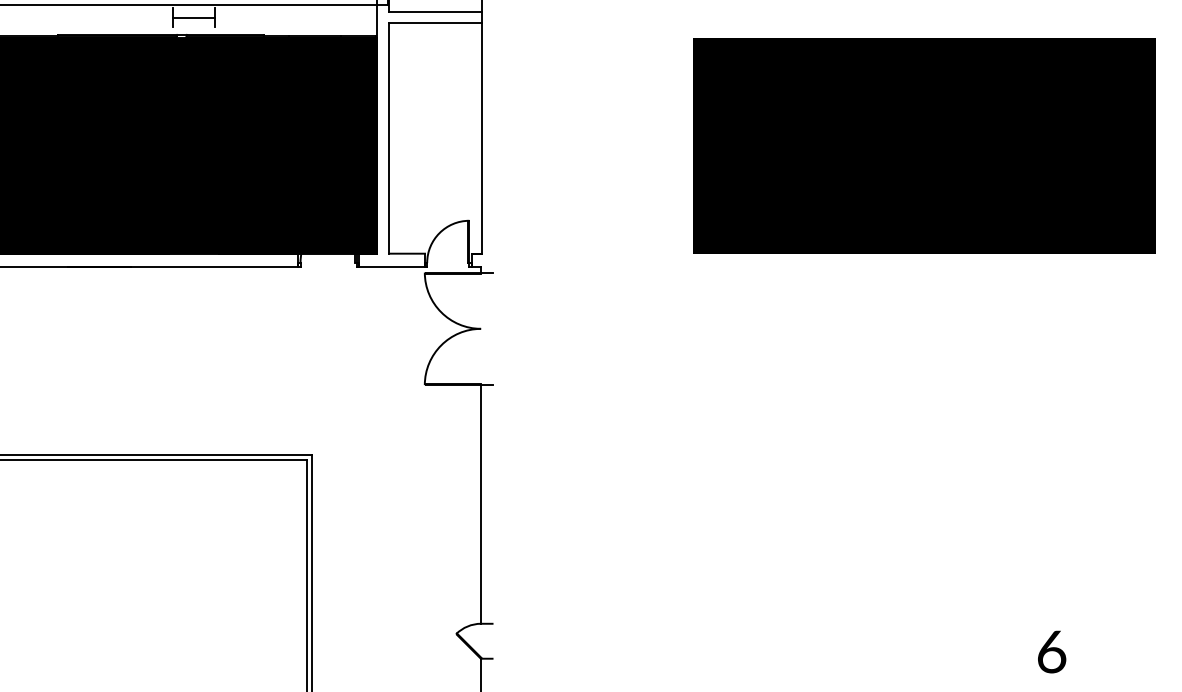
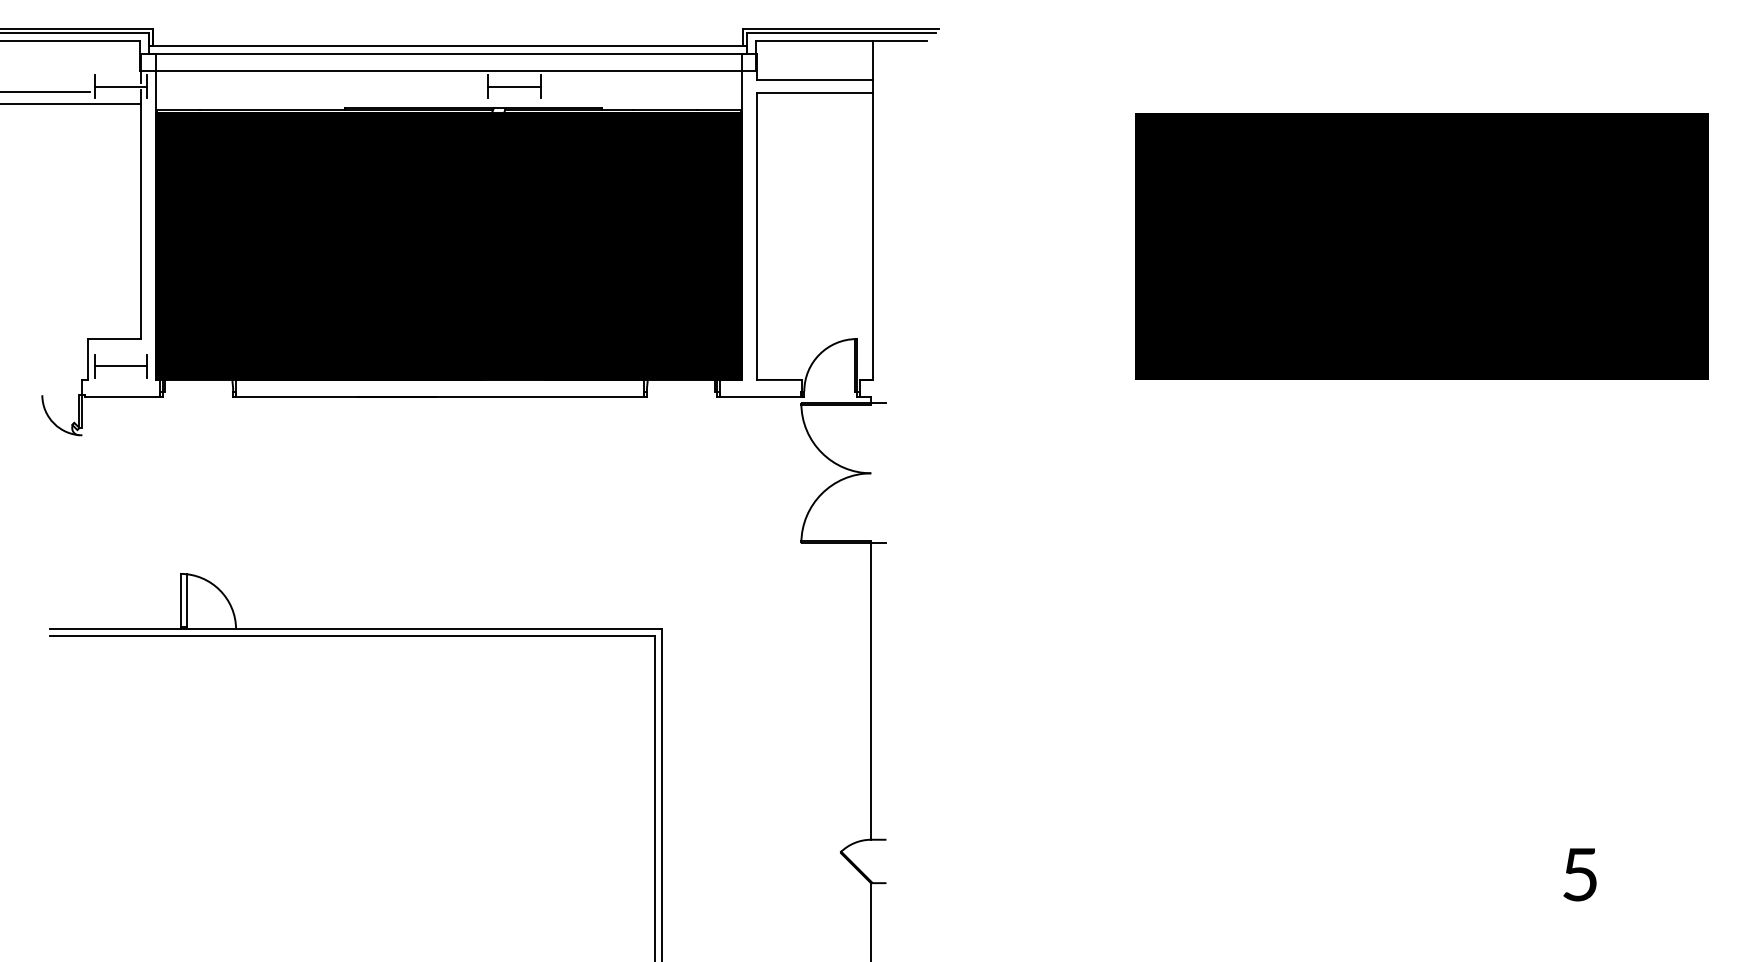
text: (1051, 651) -> (1580, 874), 6 -> 5

